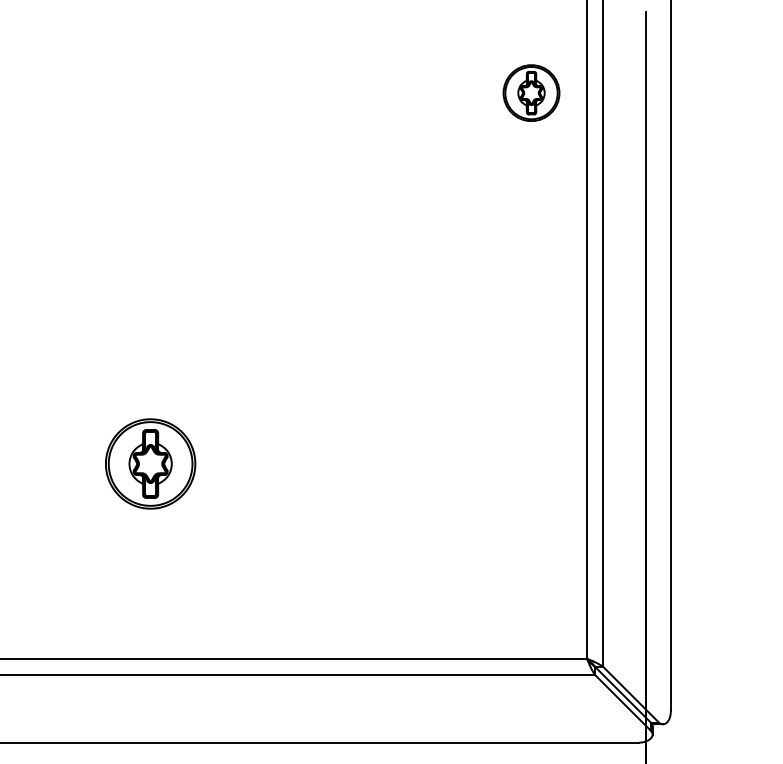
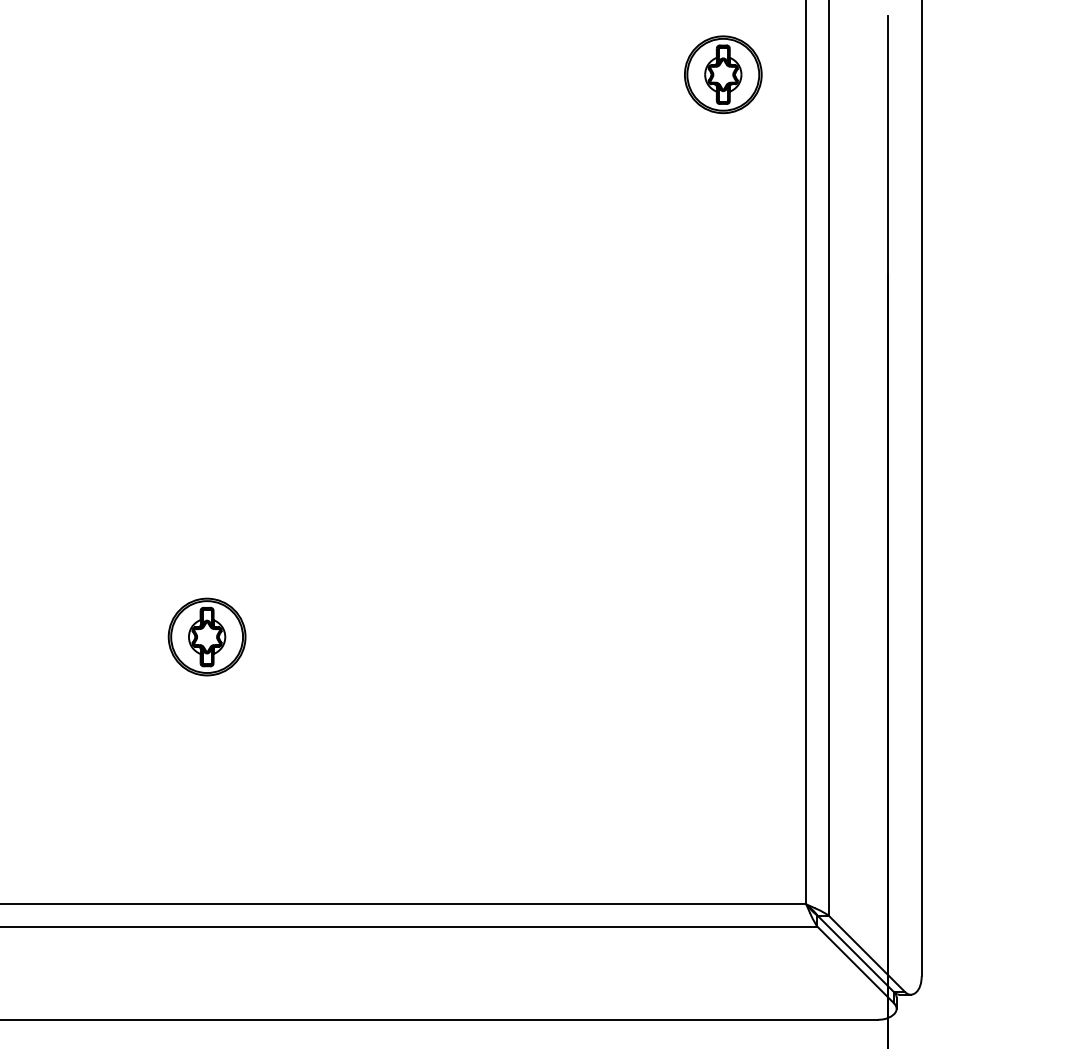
part: (531, 92) -> (723, 74), moved
part: (150, 463) -> (206, 636), size x0.62

